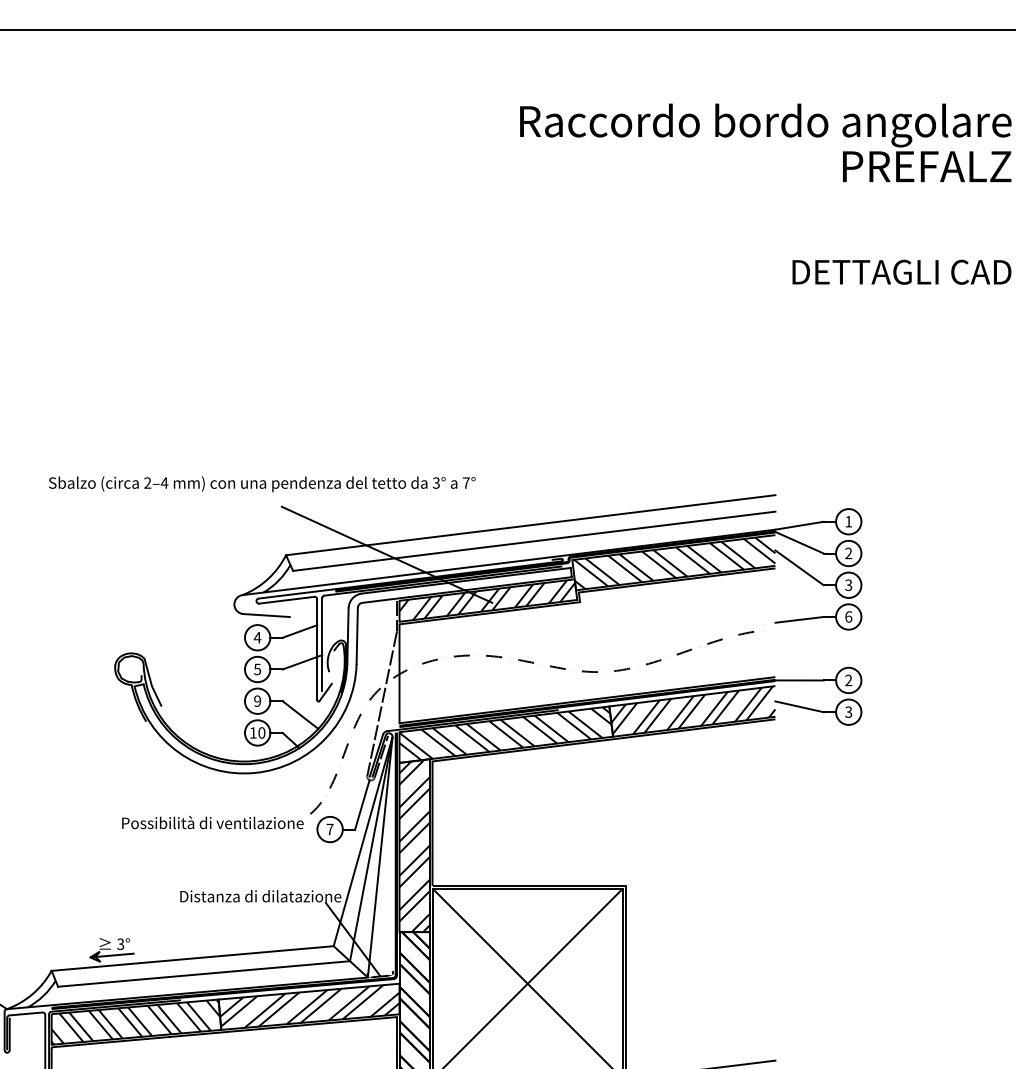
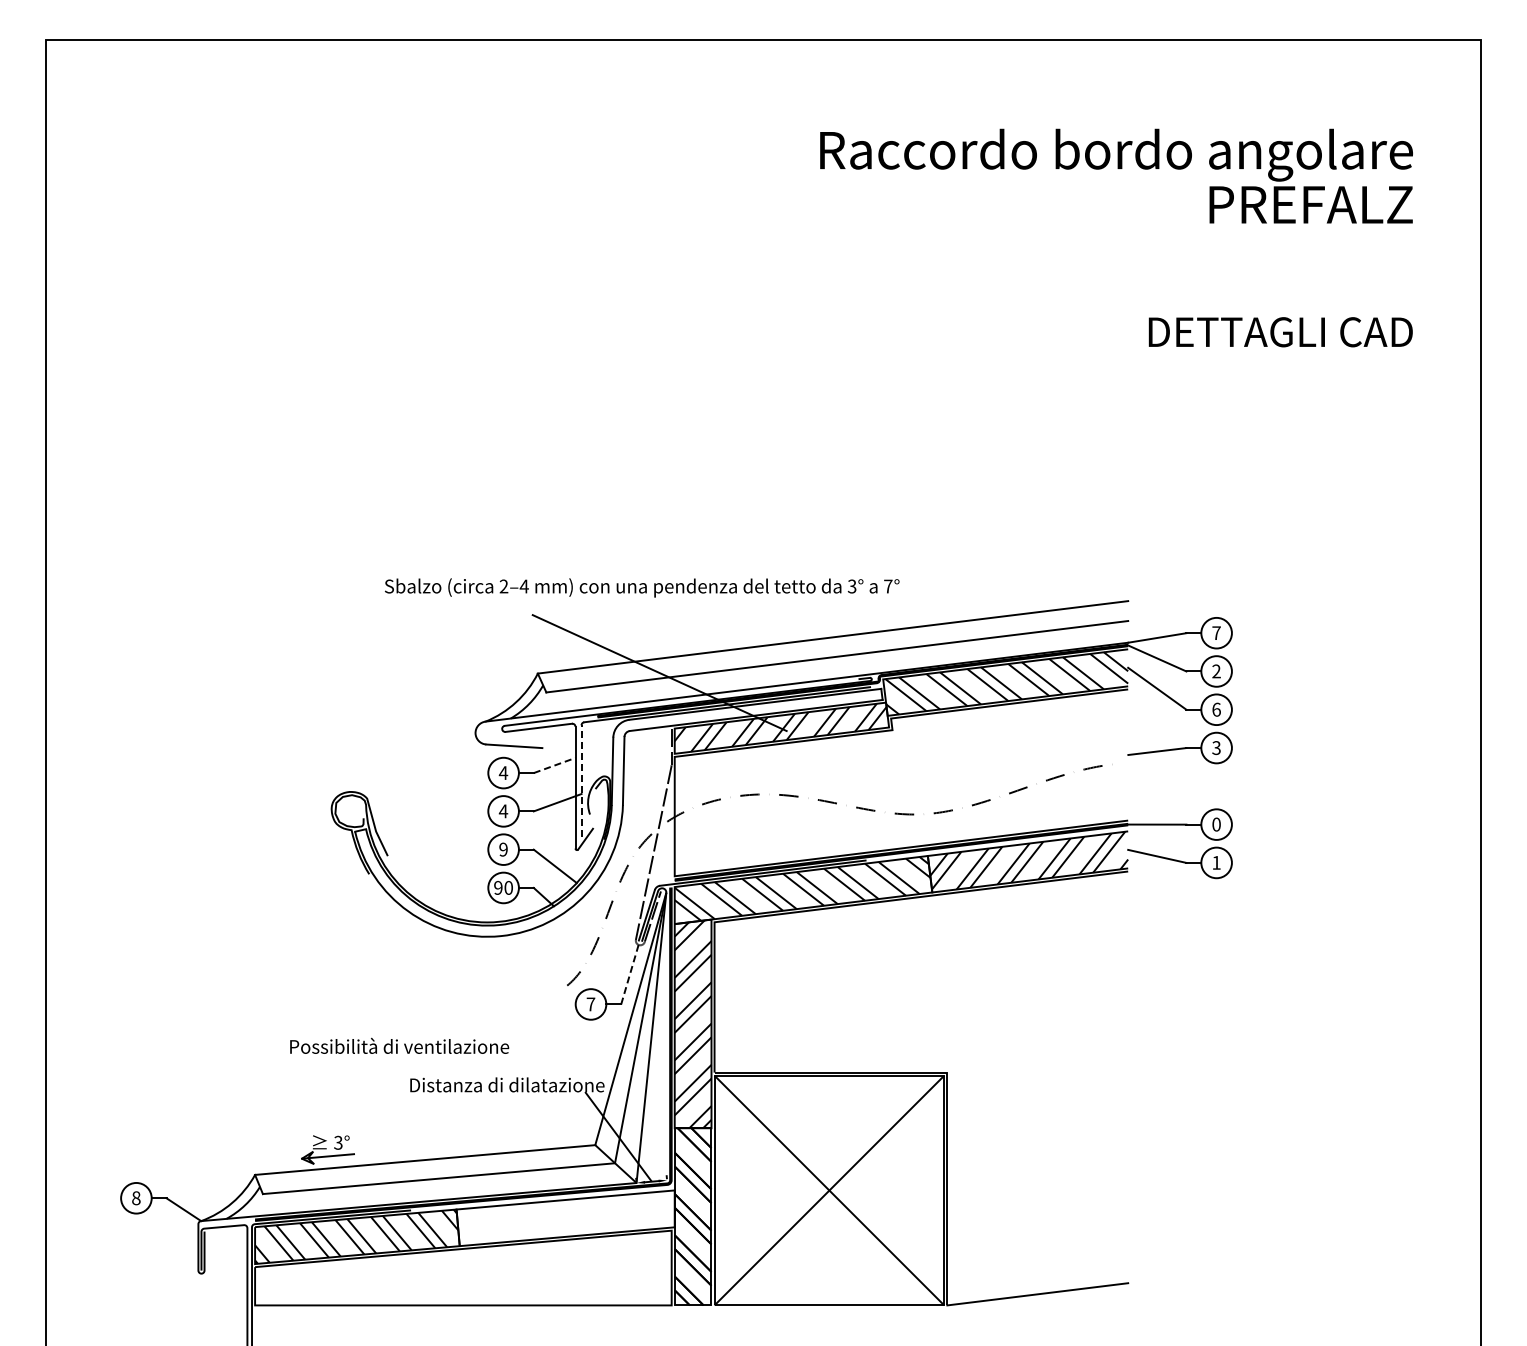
text: (262, 483) -> (642, 587), moved
text: (848, 521) -> (1216, 632), 1 -> 7
text: (848, 585) -> (1216, 709), 3 -> 6
text: (848, 616) -> (1216, 747), 6 -> 3
line: (300, 631) -> (555, 765), solid -> dashed
line: (322, 643) -> (581, 780), solid -> dashed
text: (257, 669) -> (503, 811), 5 -> 4
text: (848, 680) -> (1216, 824), 2 -> 0
text: (848, 711) -> (1216, 862), 3 -> 1
text: (253, 732) -> (498, 887), 10 -> 90
line: (362, 804) -> (629, 974), solid -> dashed
text: (212, 822) -> (399, 1045), moved
hatch: (309, 1006) -> (566, 1217), removed

